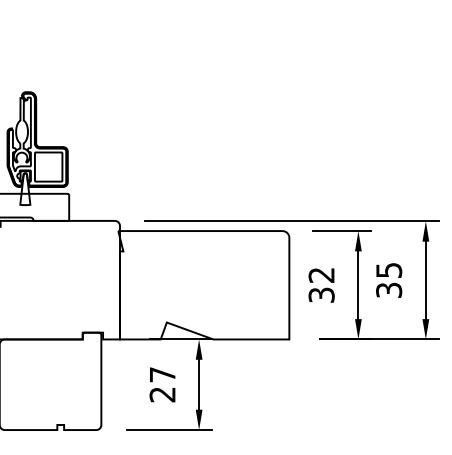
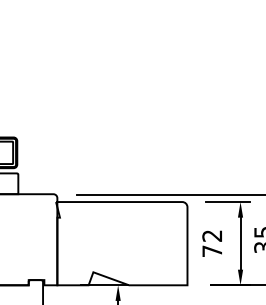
text: (321, 294) -> (212, 250), 32 -> 72

